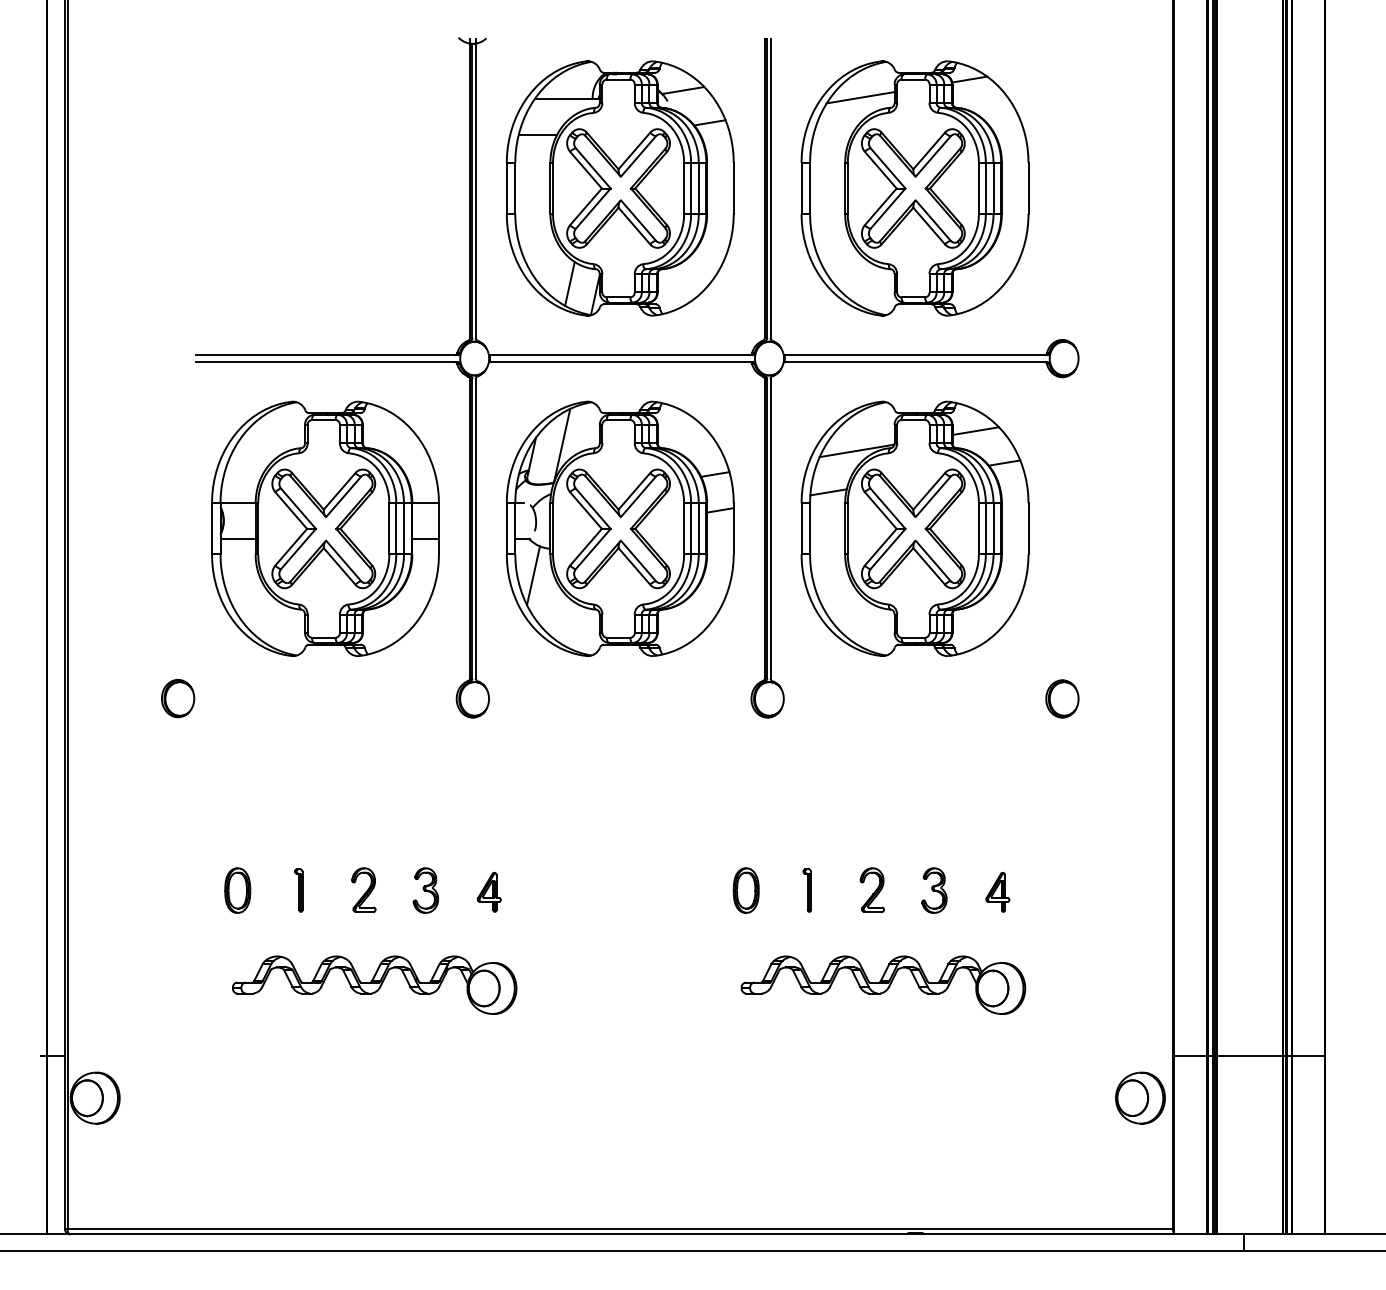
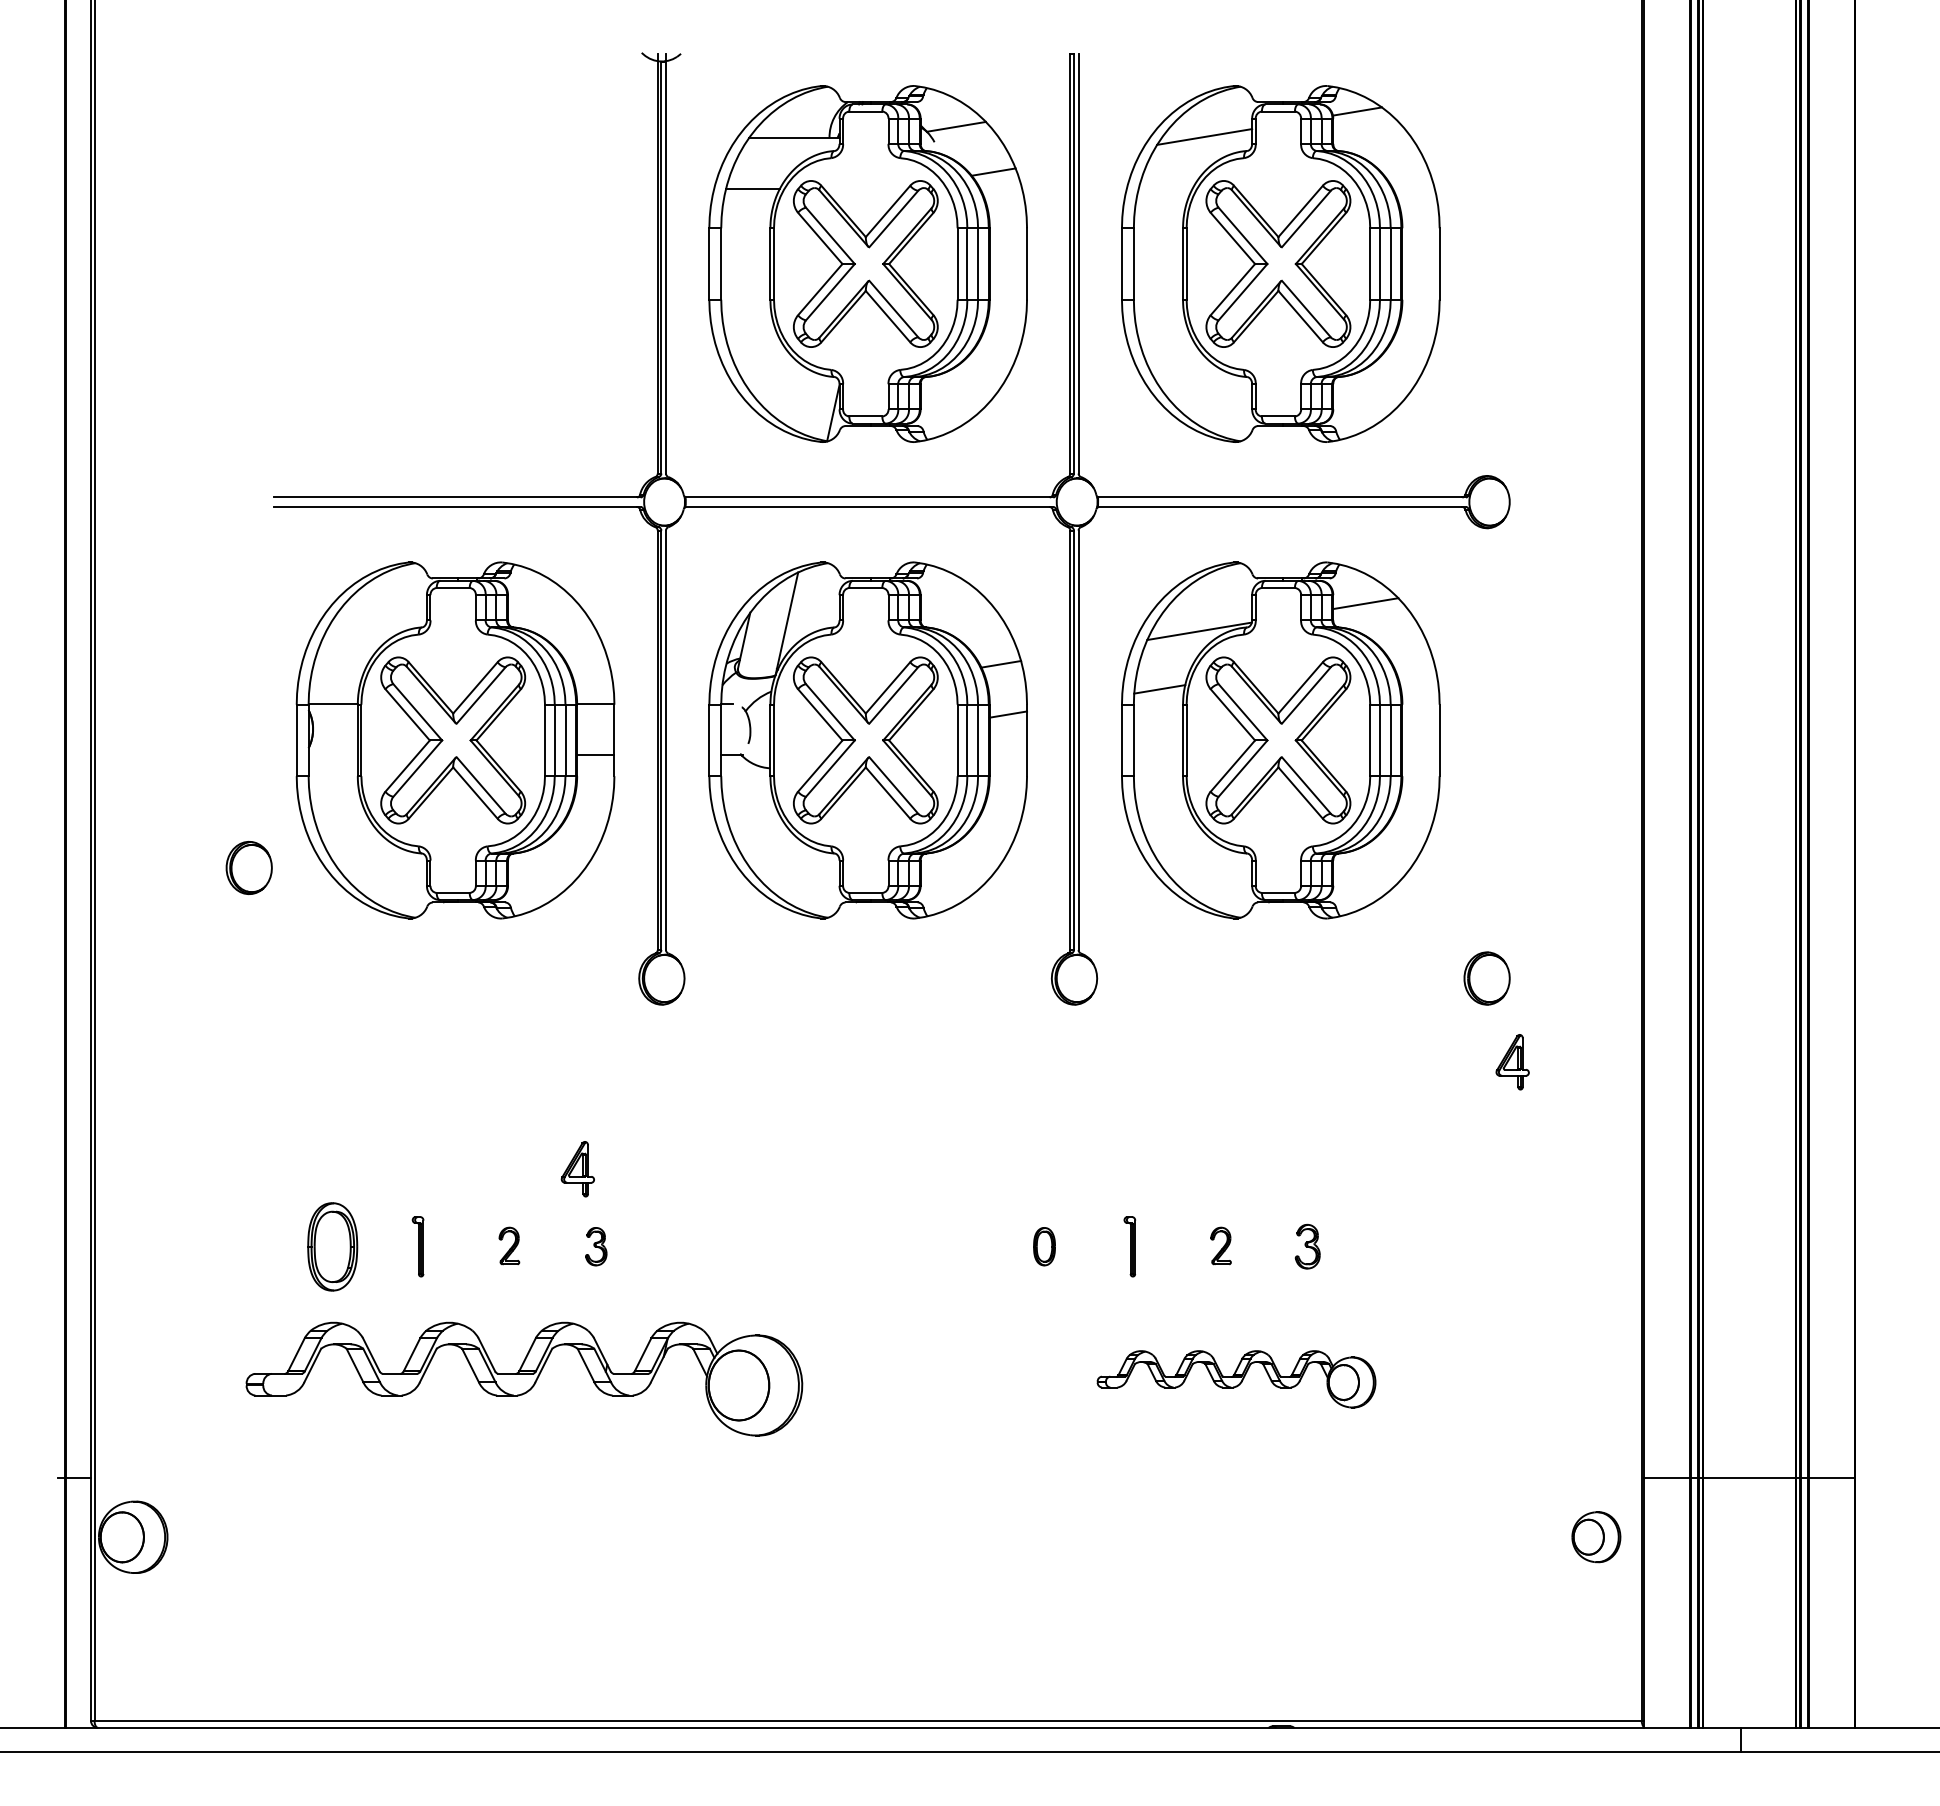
line: (569, 283) -> (797, 397), removed
line: (1004, 463) -> (1406, 648), removed
line: (237, 538) -> (332, 754), removed
line: (533, 576) -> (746, 806), removed
part: (177, 698) -> (248, 867), moved
part: (364, 889) -> (509, 1245), size x0.6
part: (871, 889) -> (1220, 1245), size x0.6
part: (237, 890) -> (332, 1246), size x1.4
part: (426, 890) -> (596, 1246), size x0.6
part: (746, 890) -> (1044, 1246), size x0.6
part: (934, 890) -> (1307, 1246), size x0.7
part: (489, 892) -> (577, 1169), moved
part: (997, 892) -> (1512, 1062), moved
part: (374, 985) -> (524, 1379), size x1.4
part: (883, 985) -> (1236, 1379), size x0.7
part: (1140, 1097) -> (1596, 1536), size x0.7

